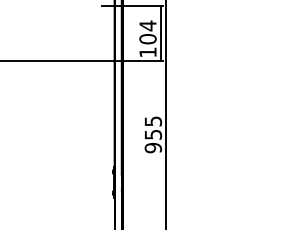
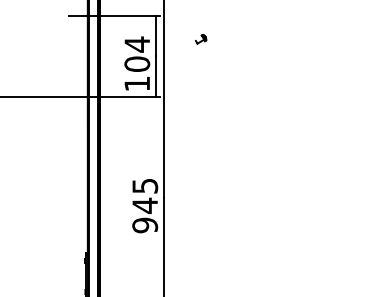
part: (190, 22) -> (200, 39), added
text: (153, 134) -> (145, 205), 955 -> 945

